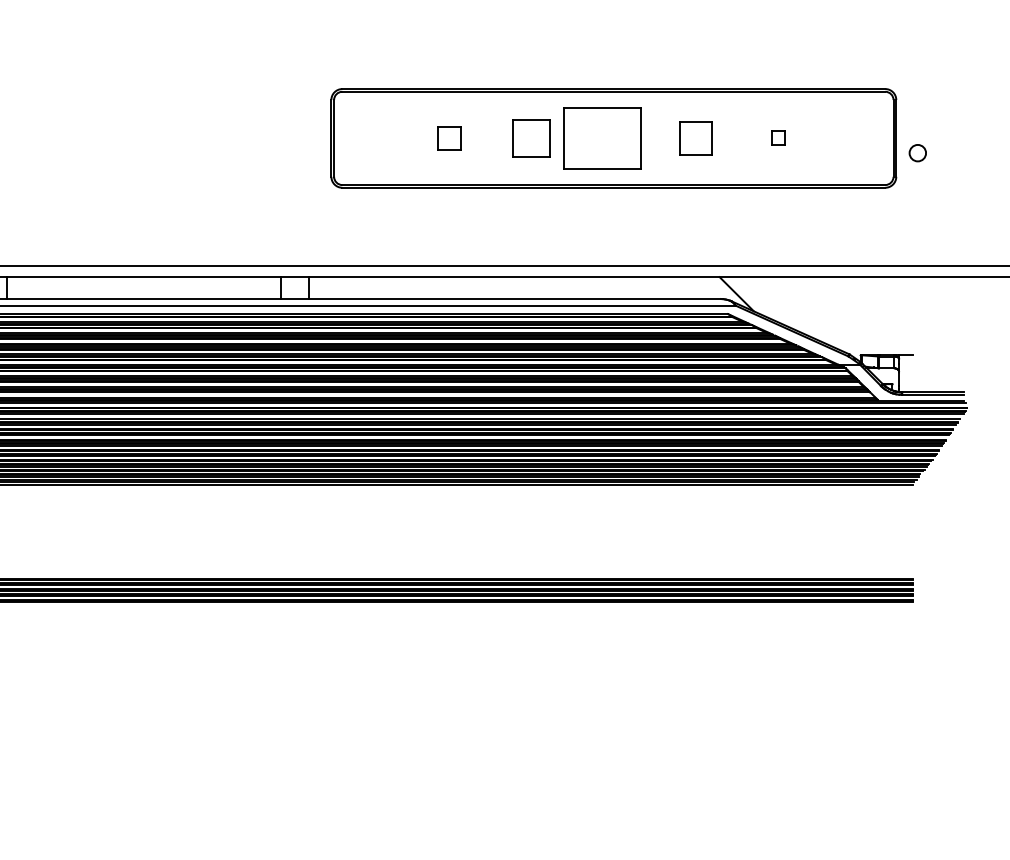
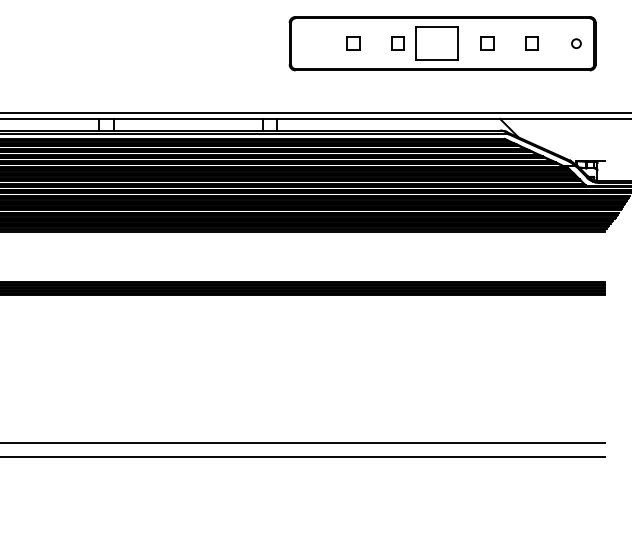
part: (530, 138) -> (397, 43), size x0.62
part: (696, 138) -> (487, 43), size x0.71
part: (777, 138) -> (531, 43), size x1.67
circle: (917, 152) -> (576, 43), moved

